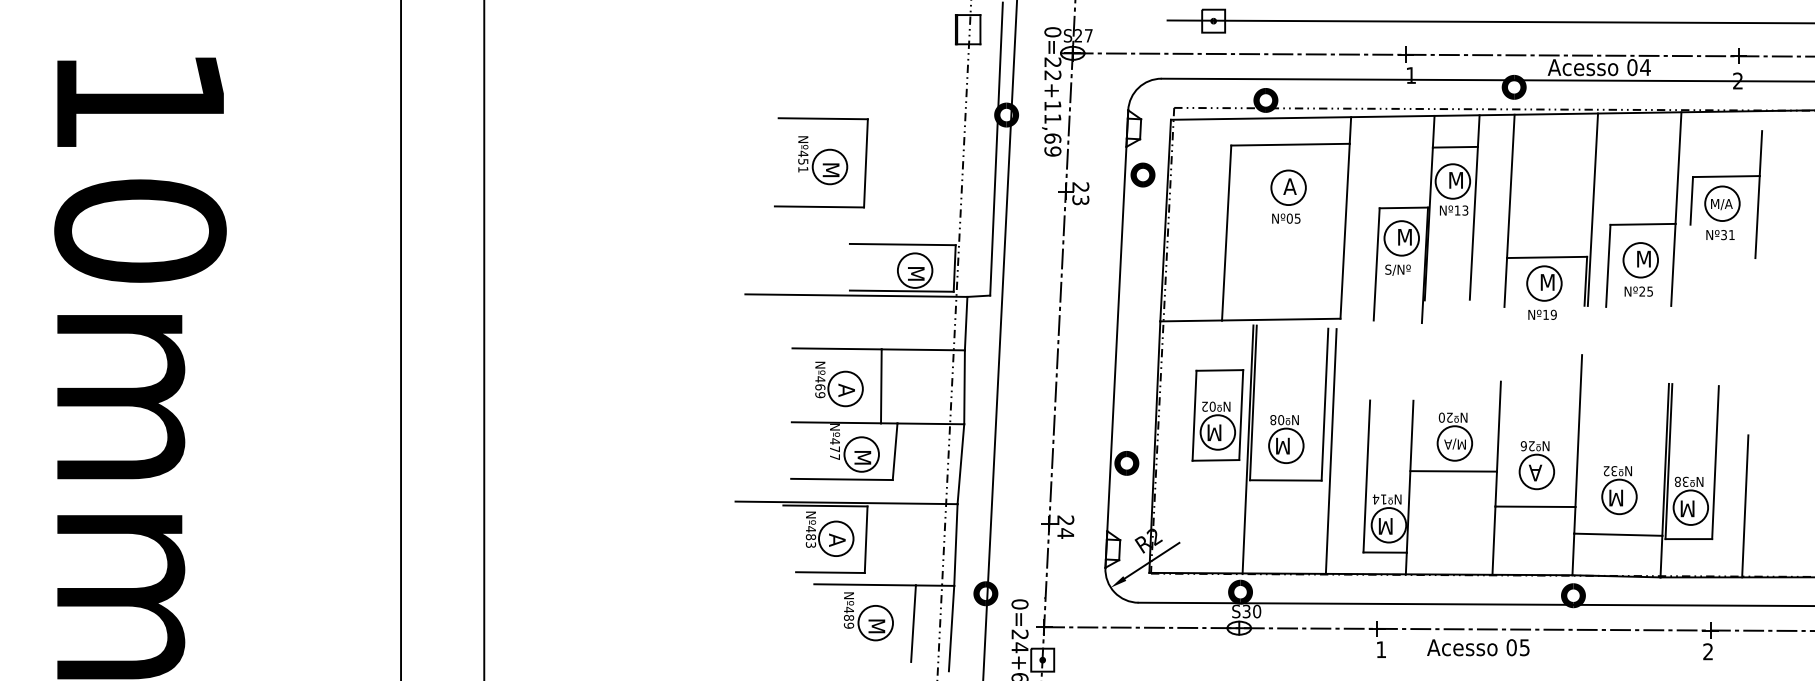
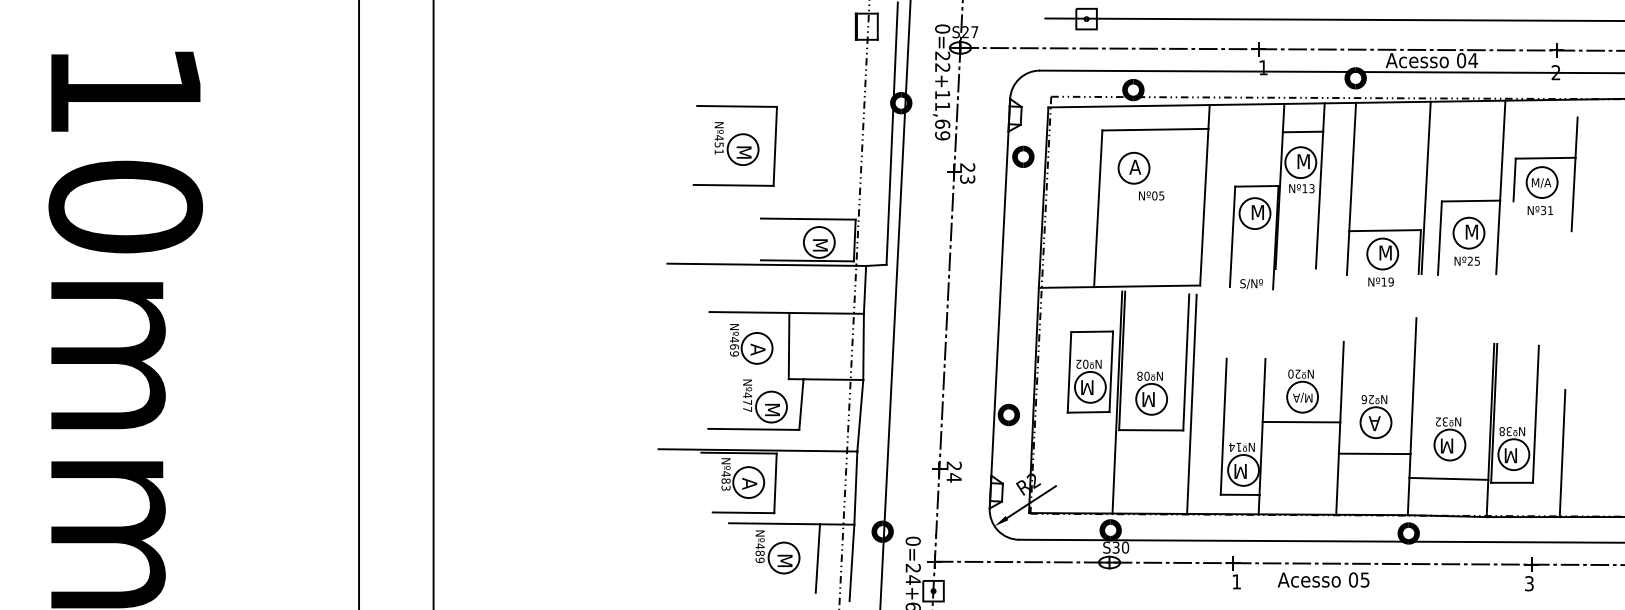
part: (1288, 187) -> (1133, 168), moved
text: (1397, 269) -> (1251, 283), moved
line: (836, 422) -> (748, 378), removed
text: (1708, 651) -> (1529, 583), 2 -> 3

